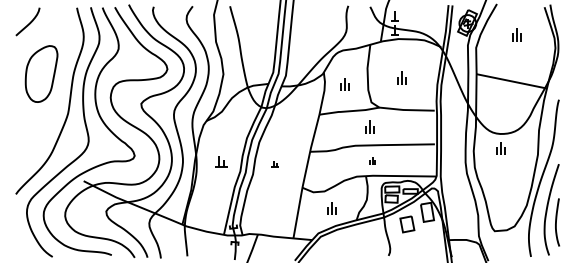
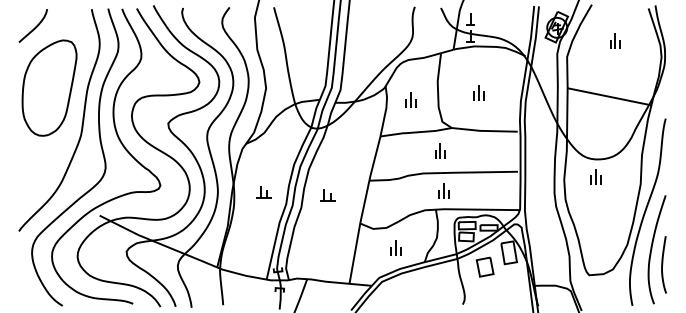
part: (41, 73) -> (49, 87), size x1.43
part: (372, 160) -> (443, 190), size x1.67
part: (274, 164) -> (327, 195), size x1.67

